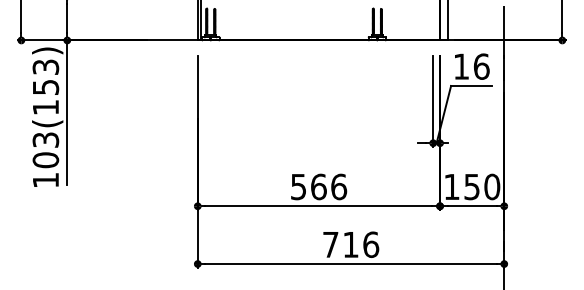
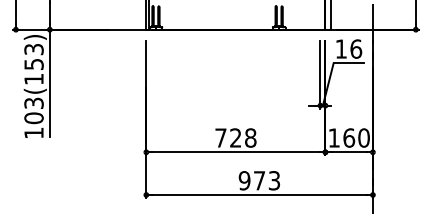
text: (319, 186) -> (236, 137), 566 -> 728
text: (472, 186) -> (349, 137), 150 -> 160
text: (350, 244) -> (259, 180), 716 -> 973

